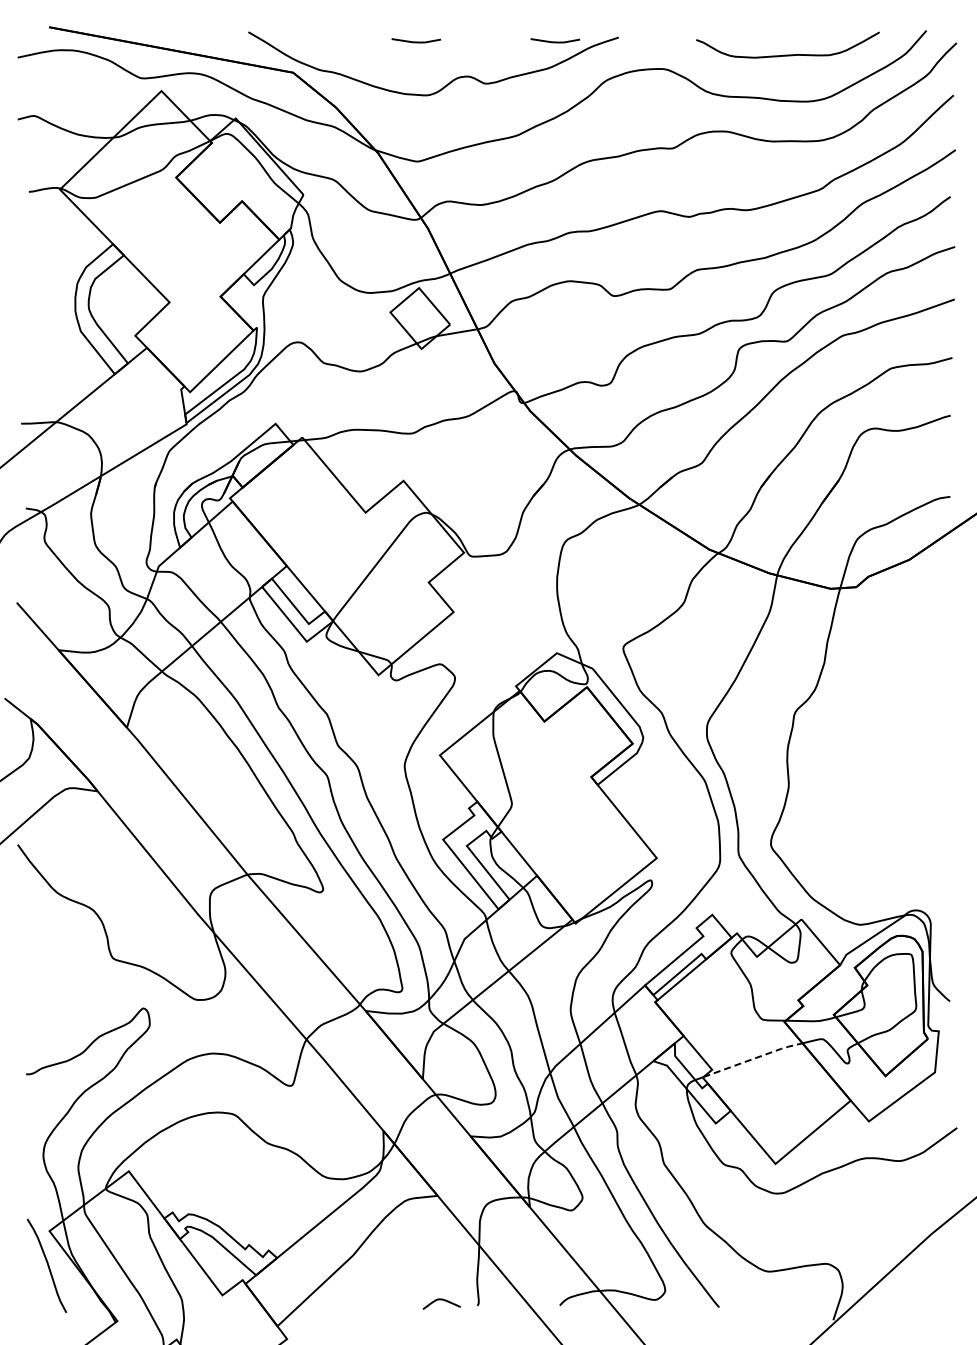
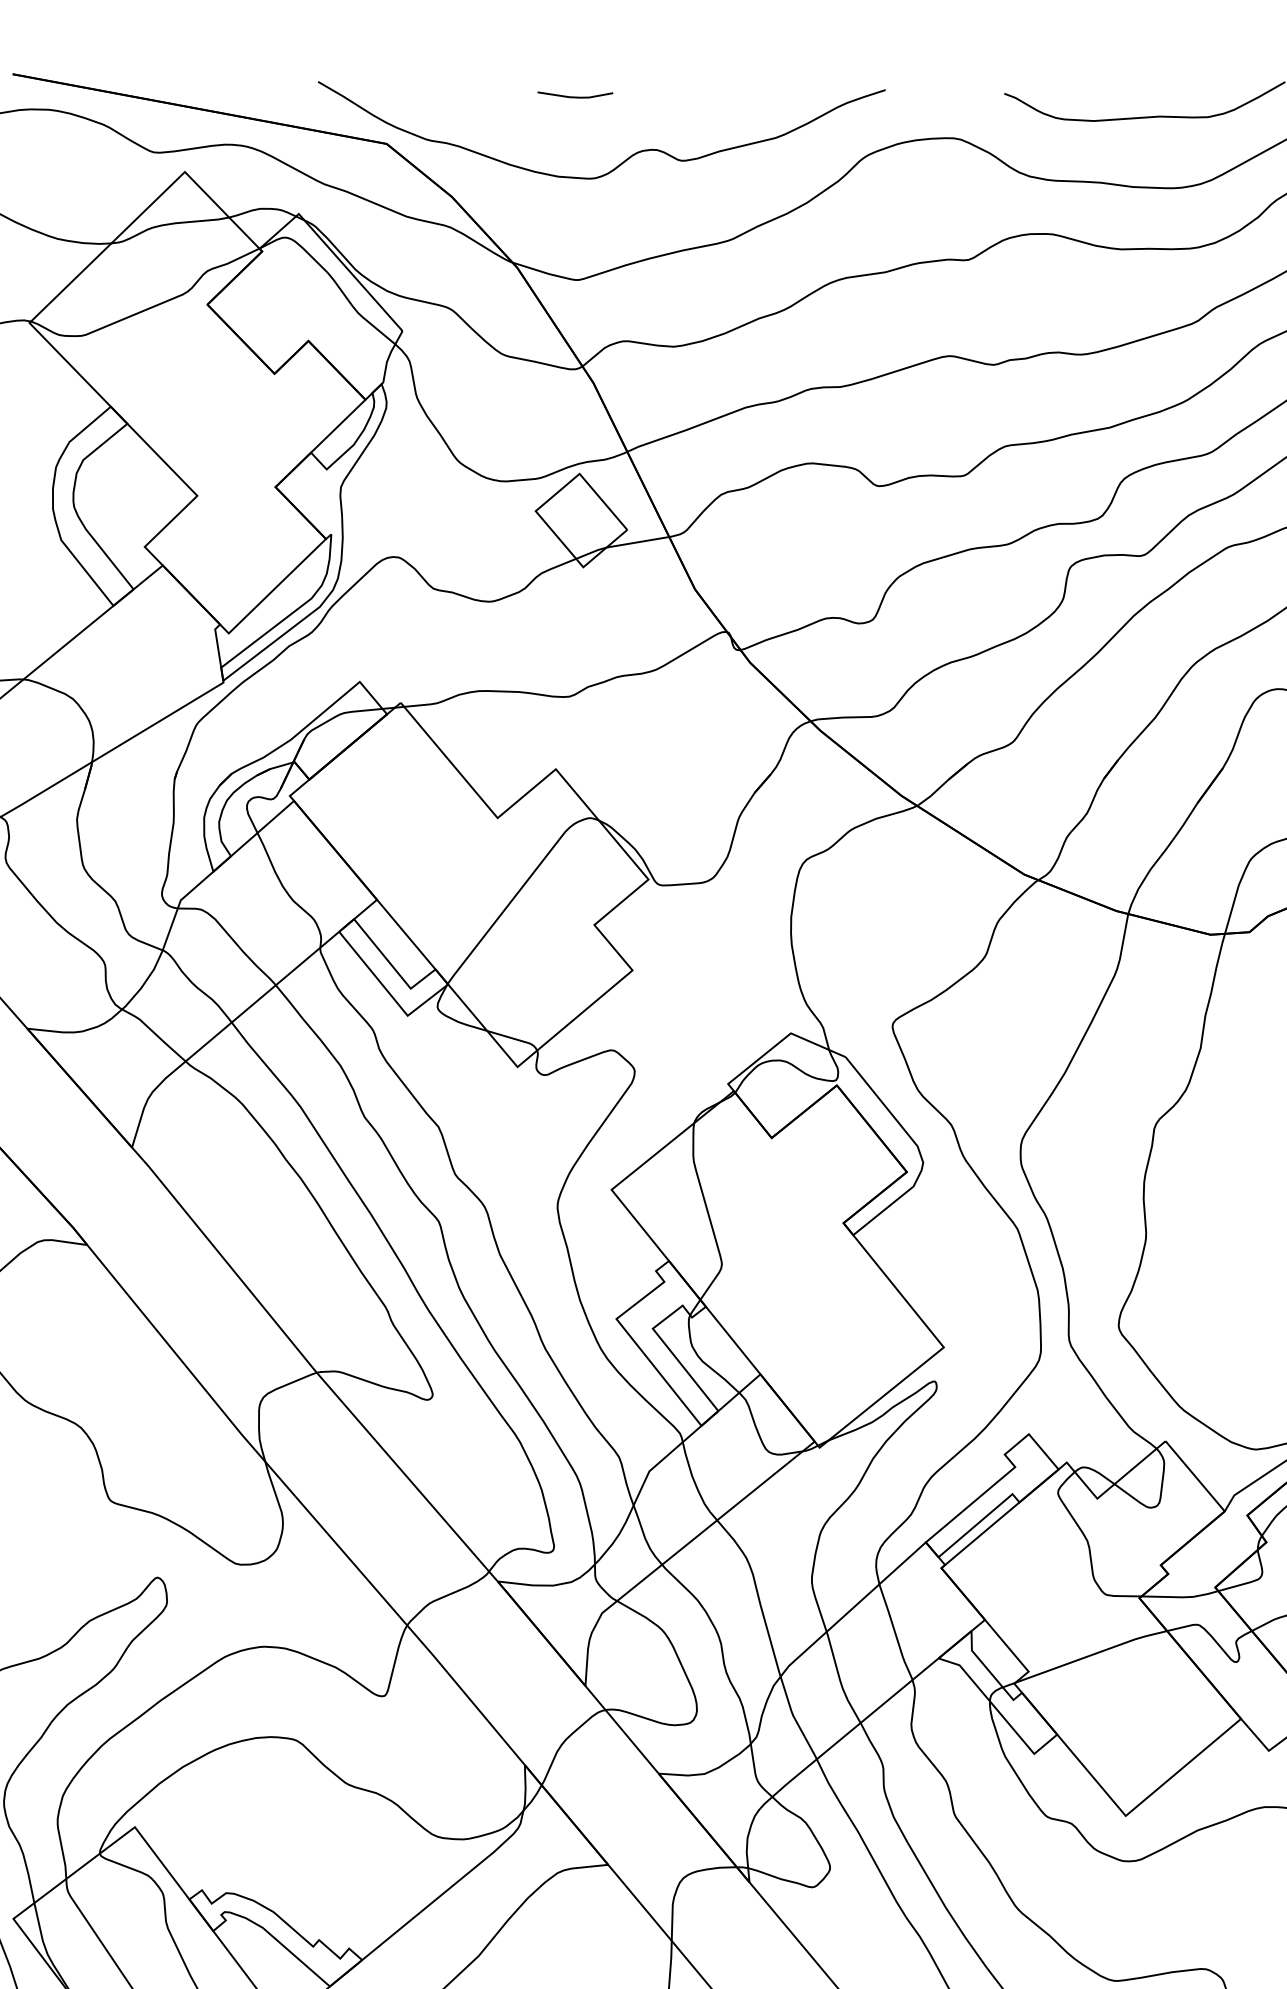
line: (554, 41) -> (787, 96), removed
line: (754, 1058) -> (1093, 1654), dashed -> solid

